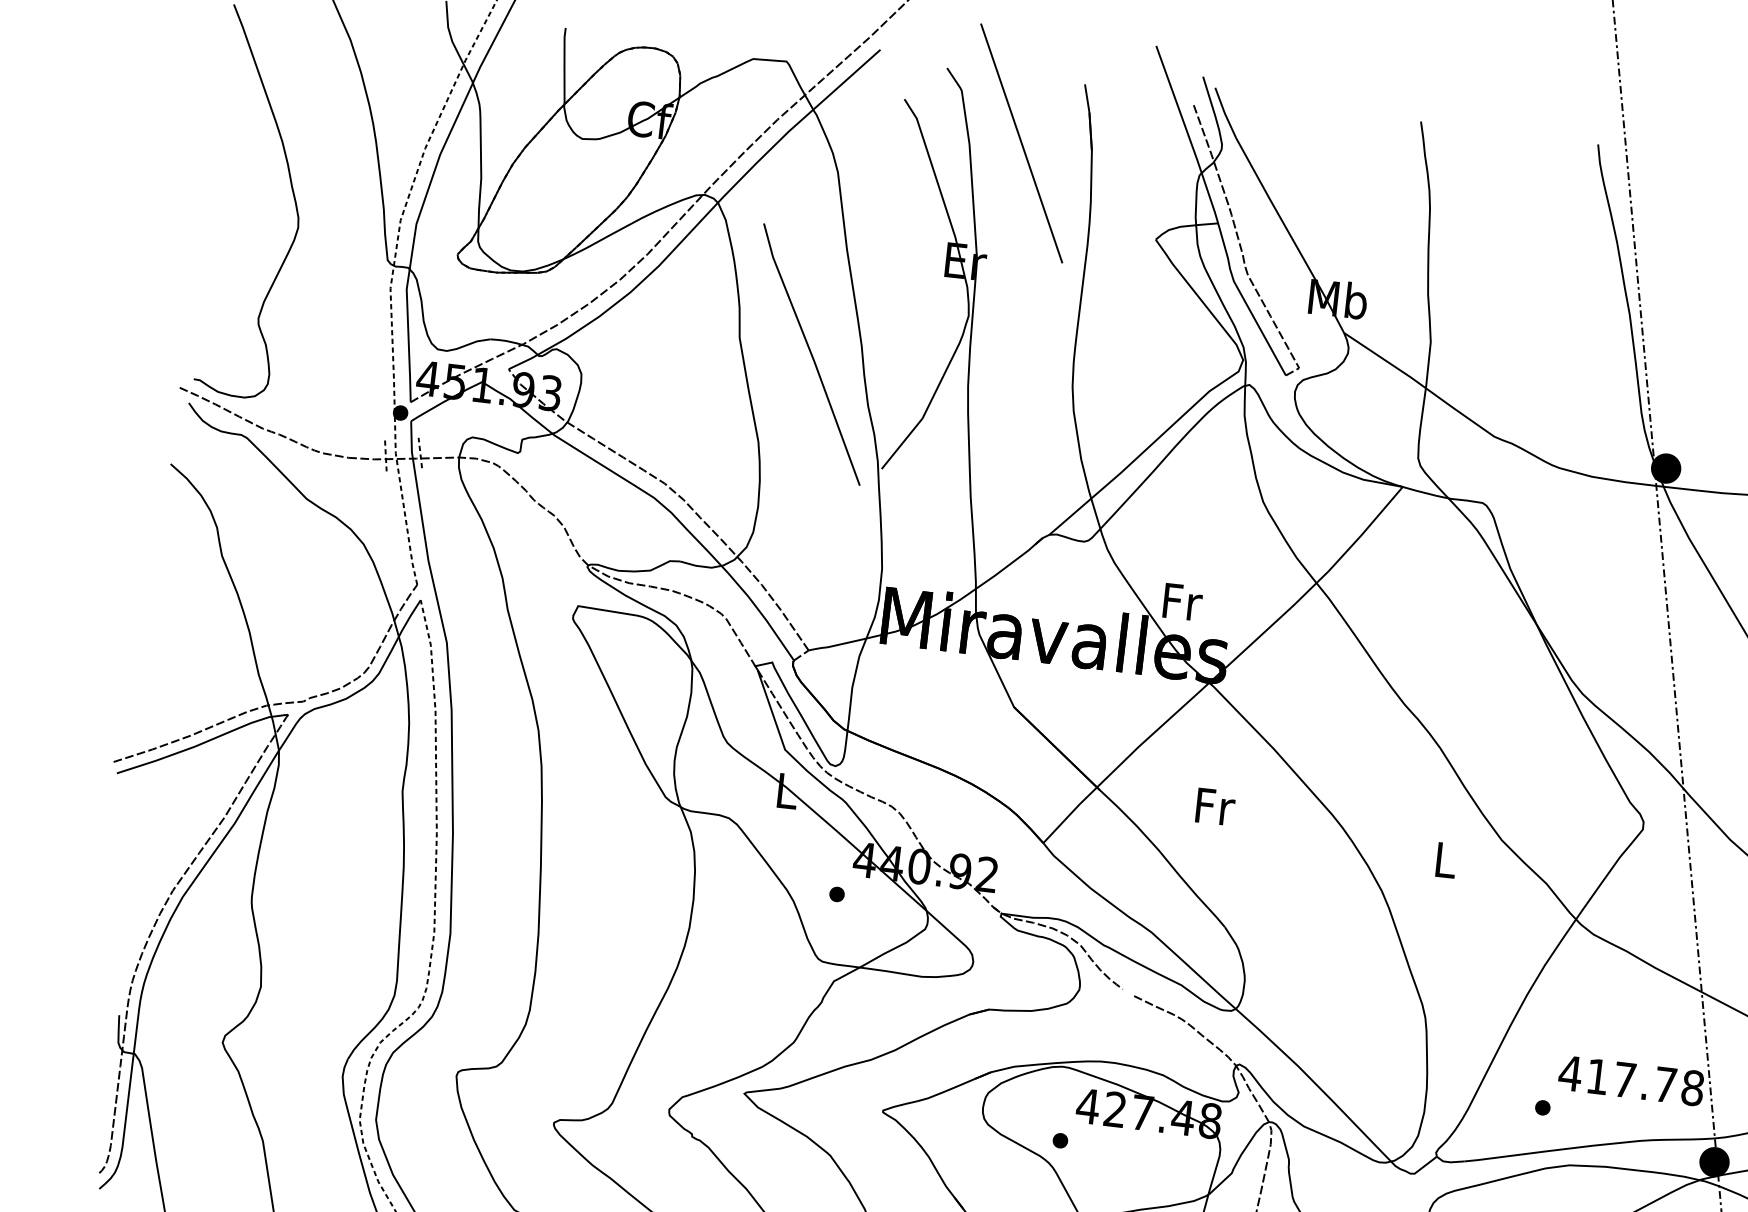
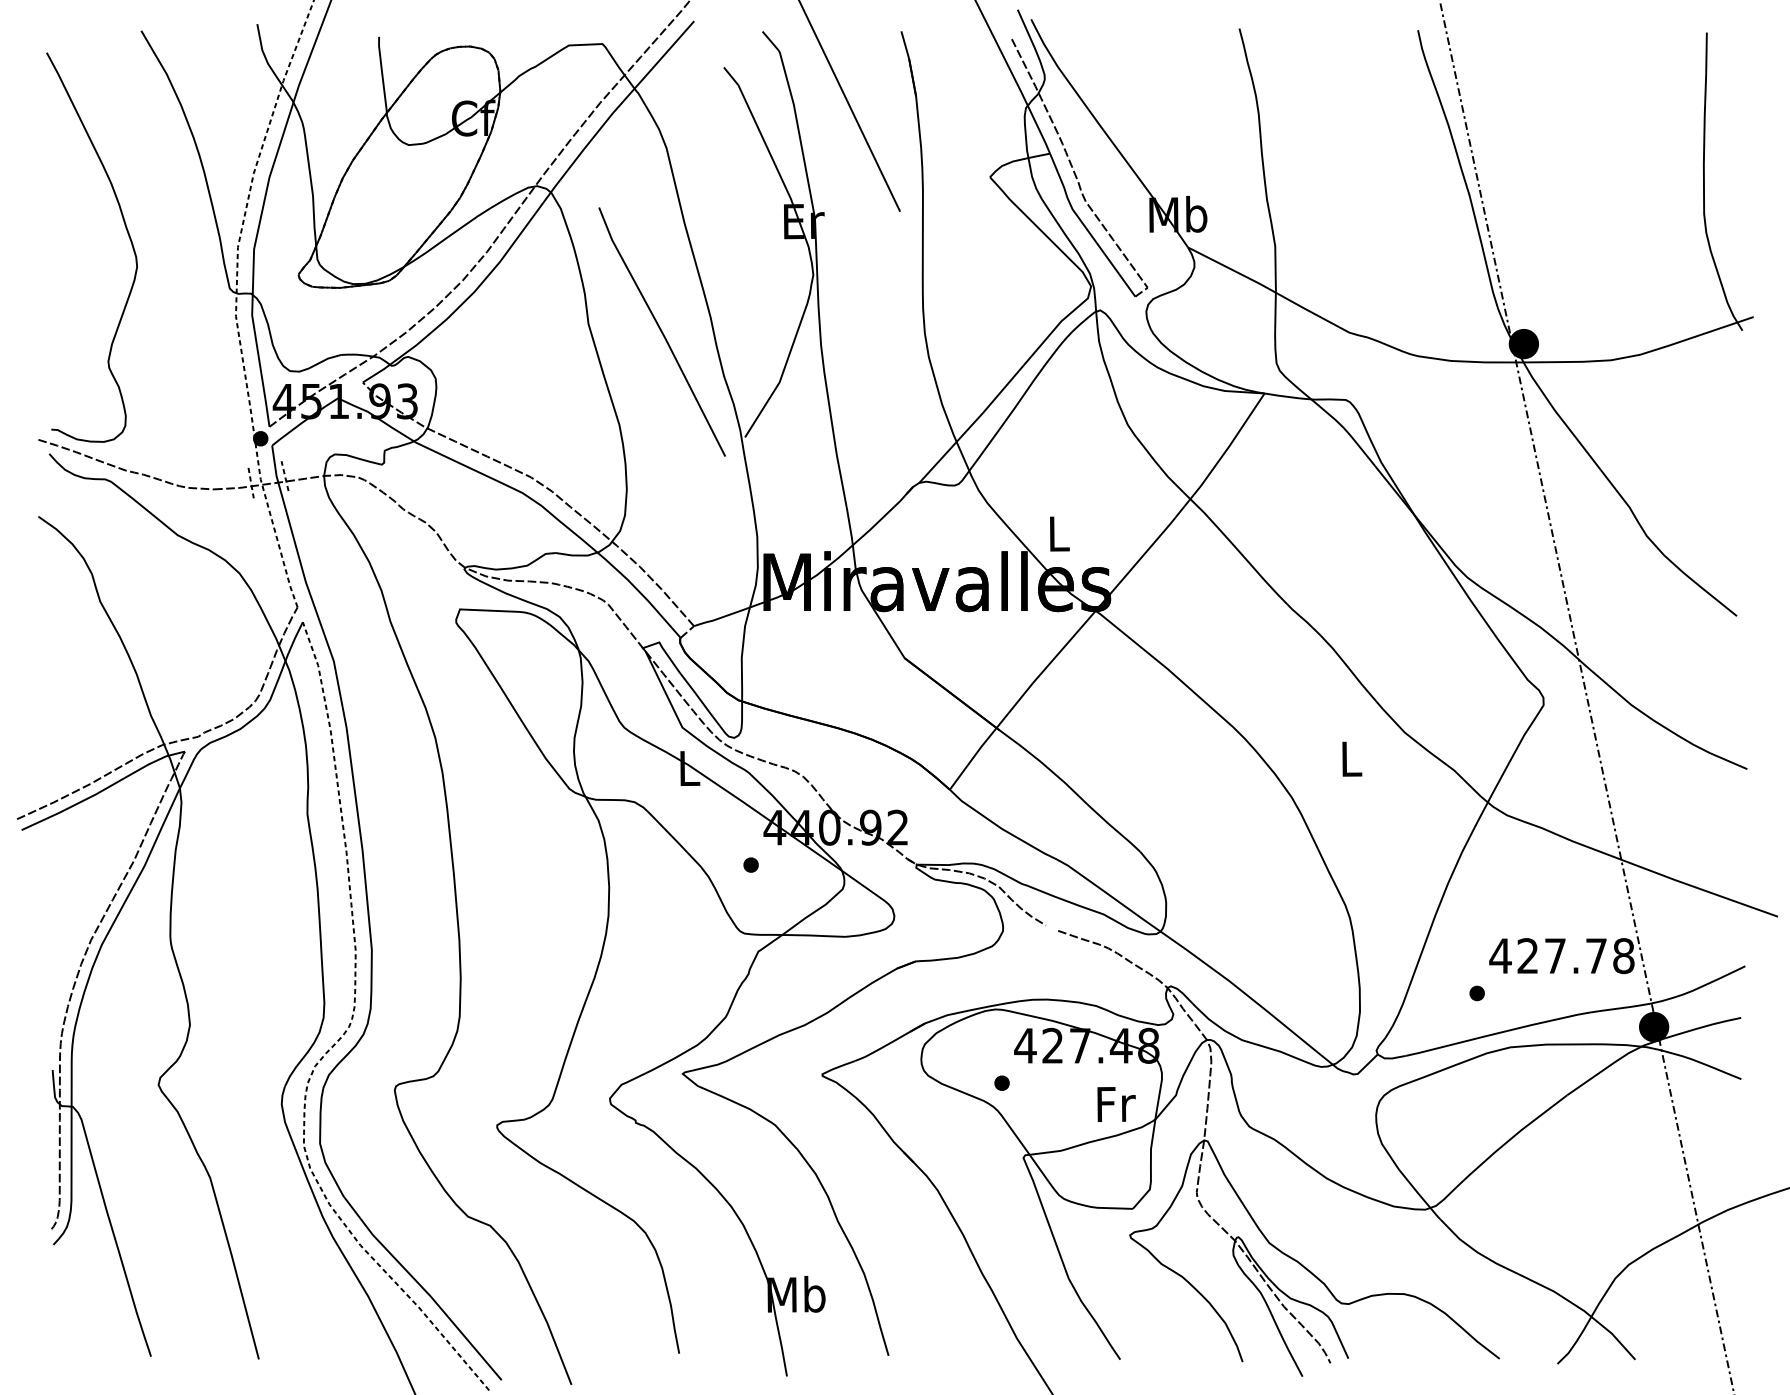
text: (1182, 601) -> (1059, 533), Fr -> L
text: (1215, 807) -> (1116, 1104), moved
text: (1597, 1076) -> (1527, 955), 417.78 -> 427.78

